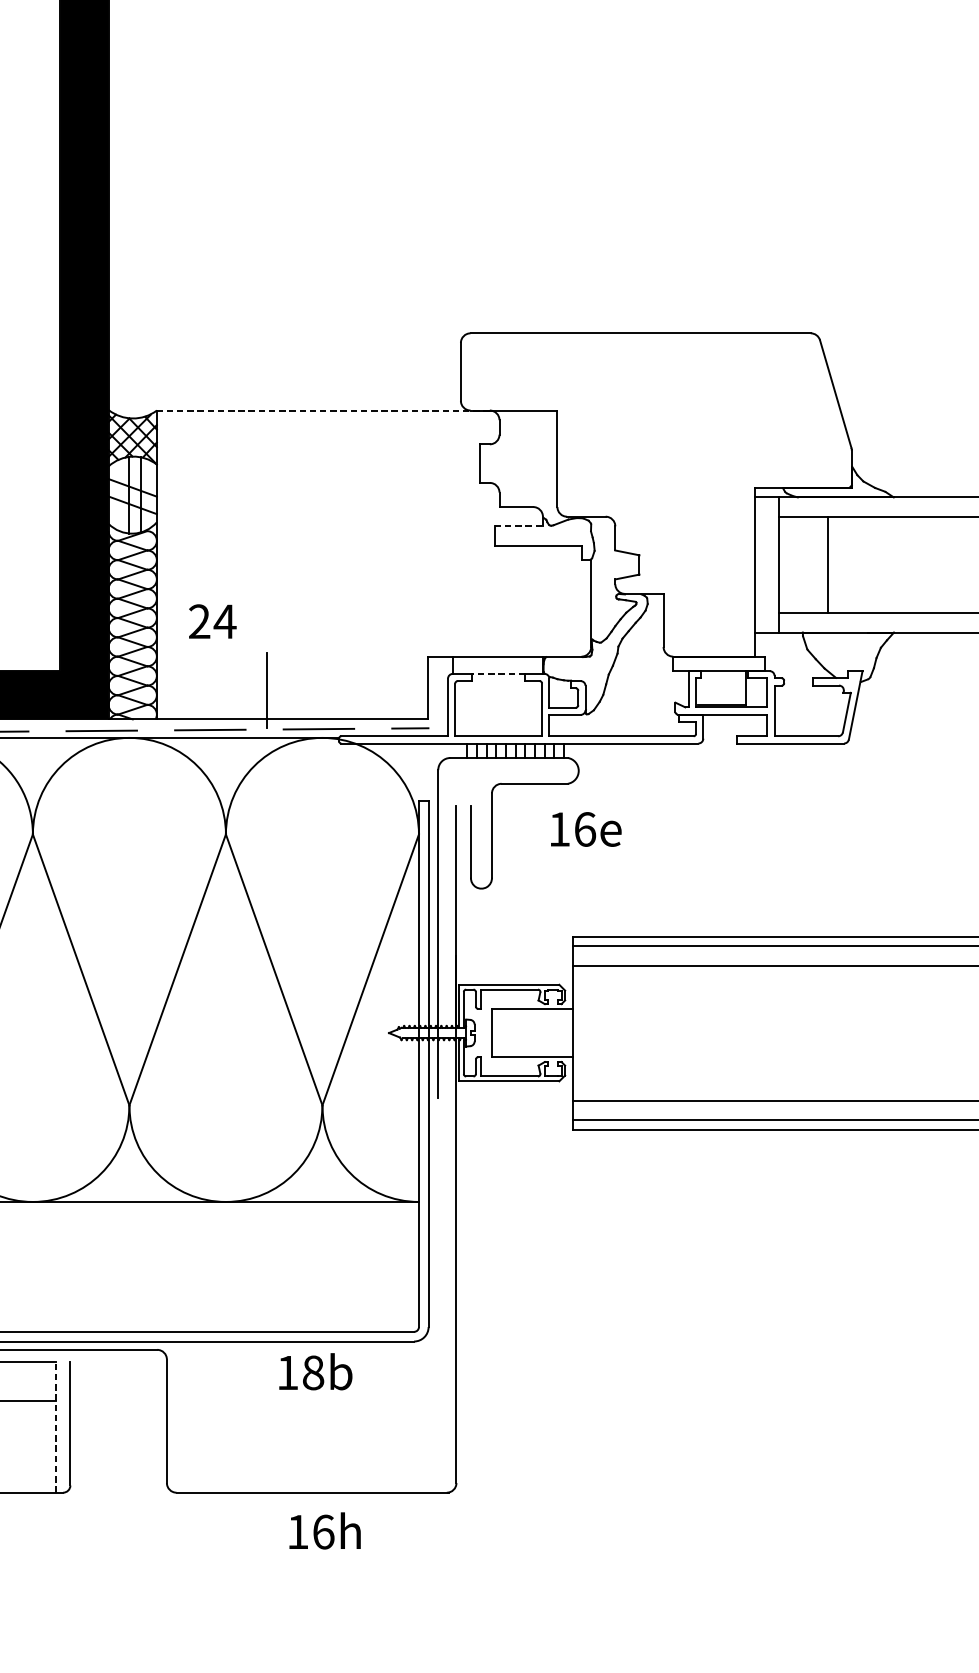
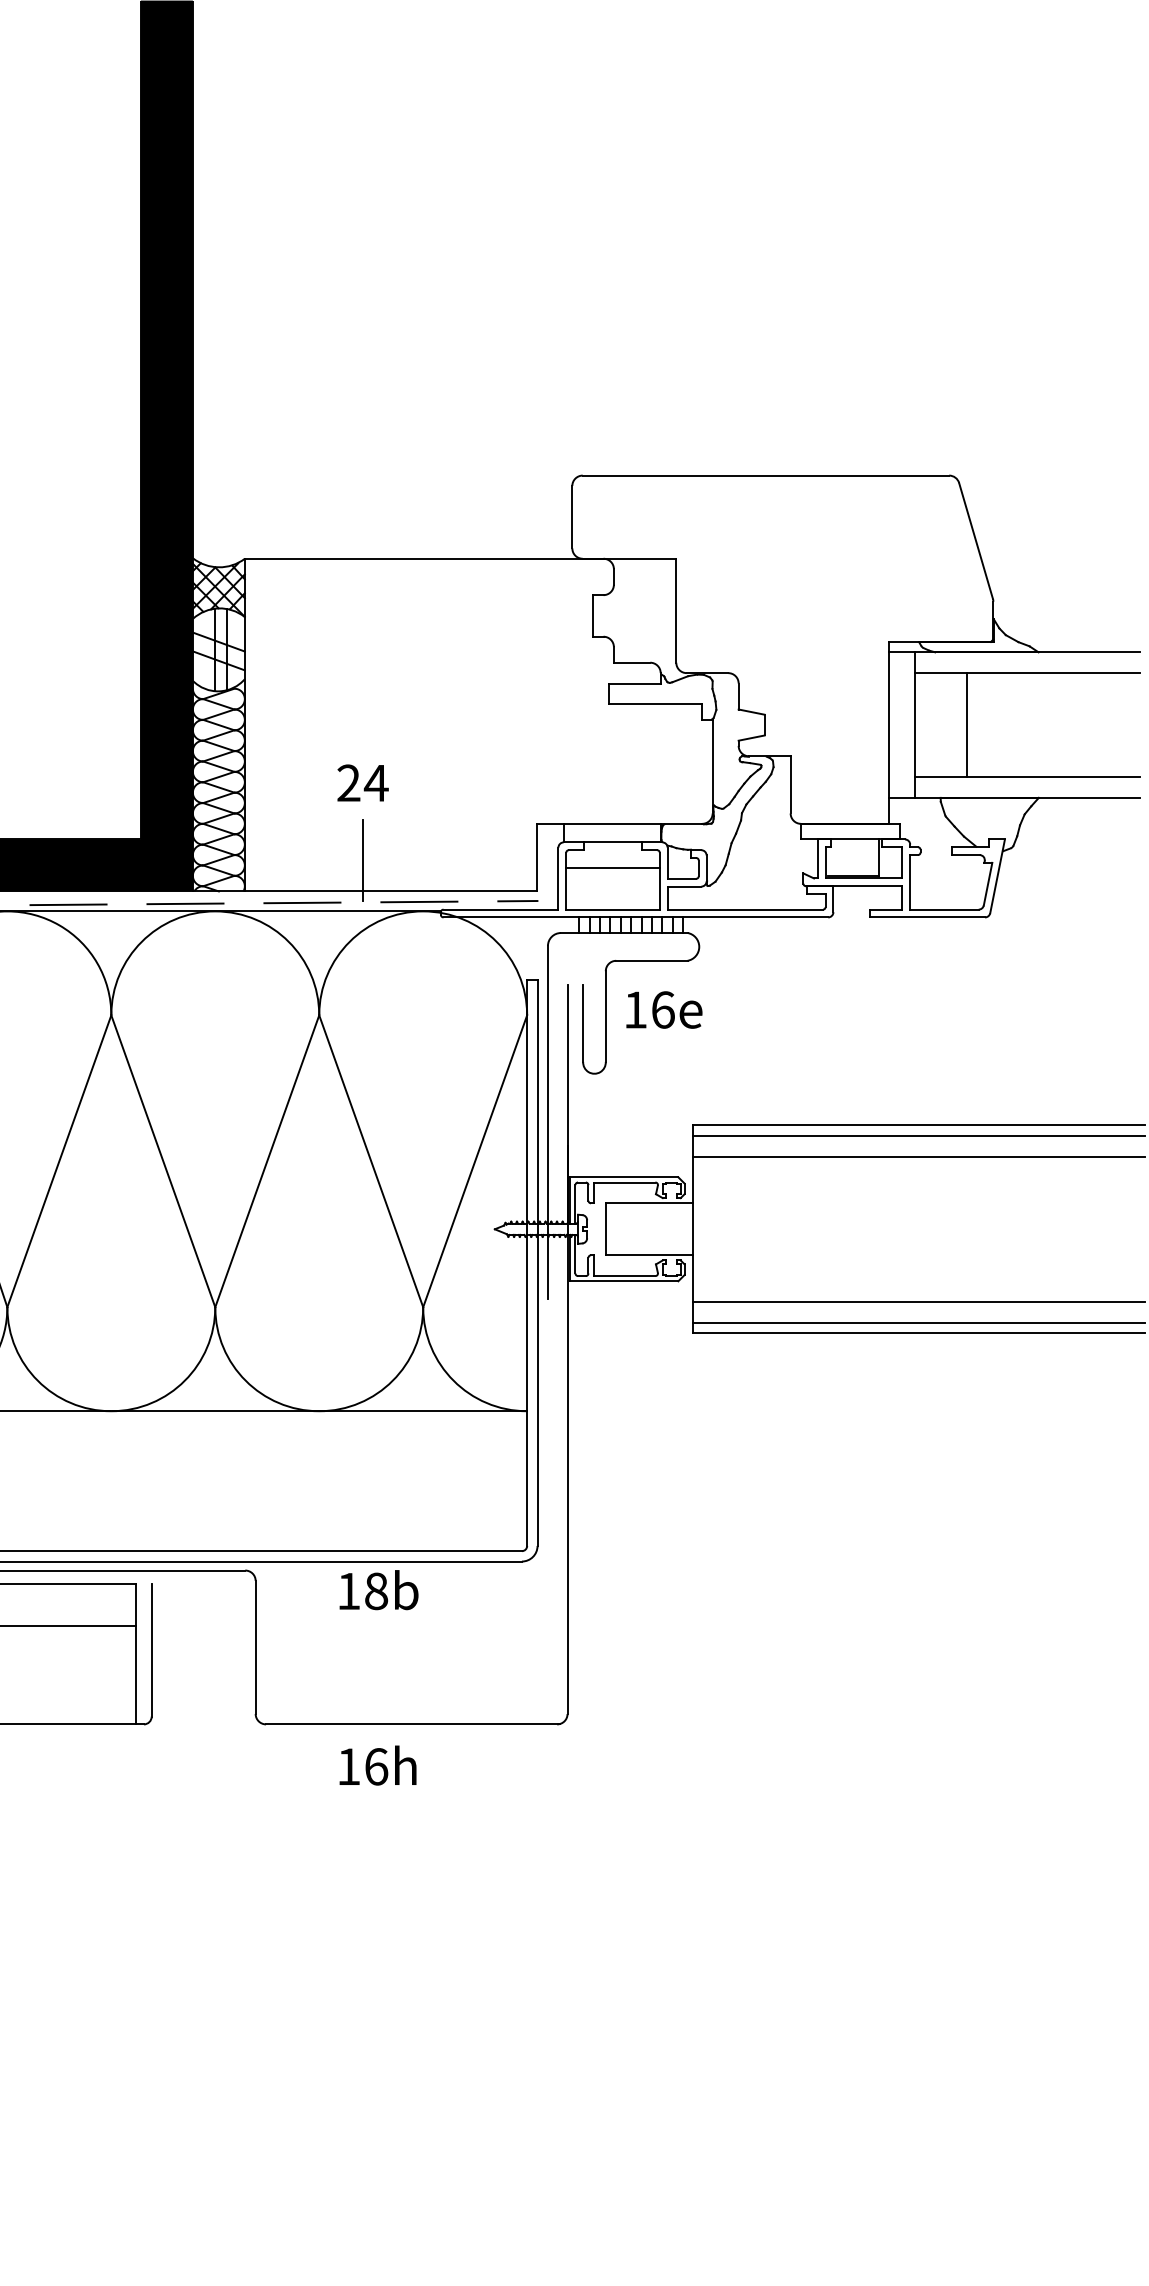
line: (322, 410) -> (423, 558), dashed -> solid
line: (518, 526) -> (634, 683), dashed -> solid
text: (212, 621) -> (362, 782), moved
line: (499, 673) -> (613, 842), dashed -> solid
line: (498, 698) -> (612, 868), added
text: (586, 828) -> (664, 1009), moved
text: (315, 1372) -> (378, 1590), moved
line: (56, 1426) -> (136, 1653), dashed -> solid
text: (324, 1530) -> (377, 1765), moved

